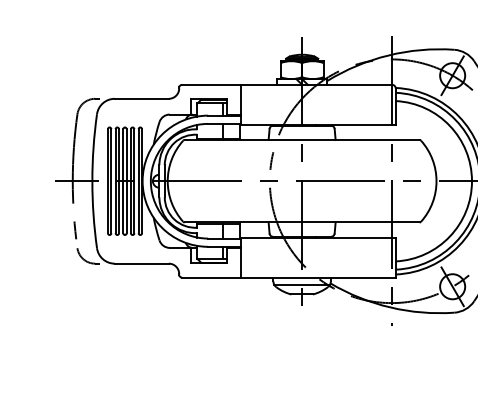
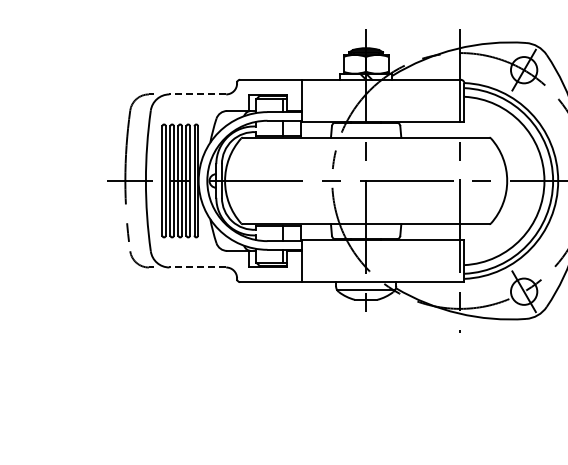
line: (141, 98) -> (197, 94), solid -> dashed
line: (141, 263) -> (197, 267), solid -> dashed

